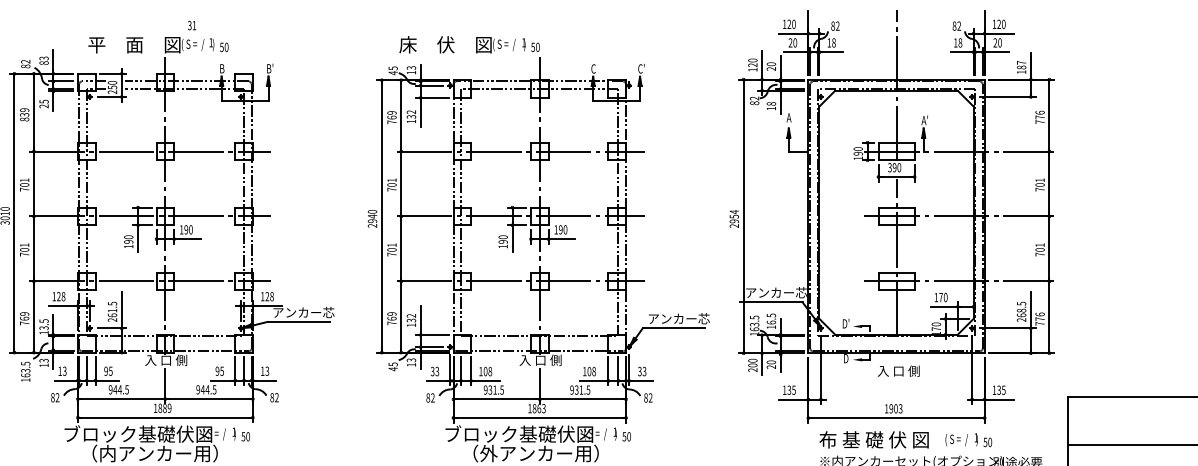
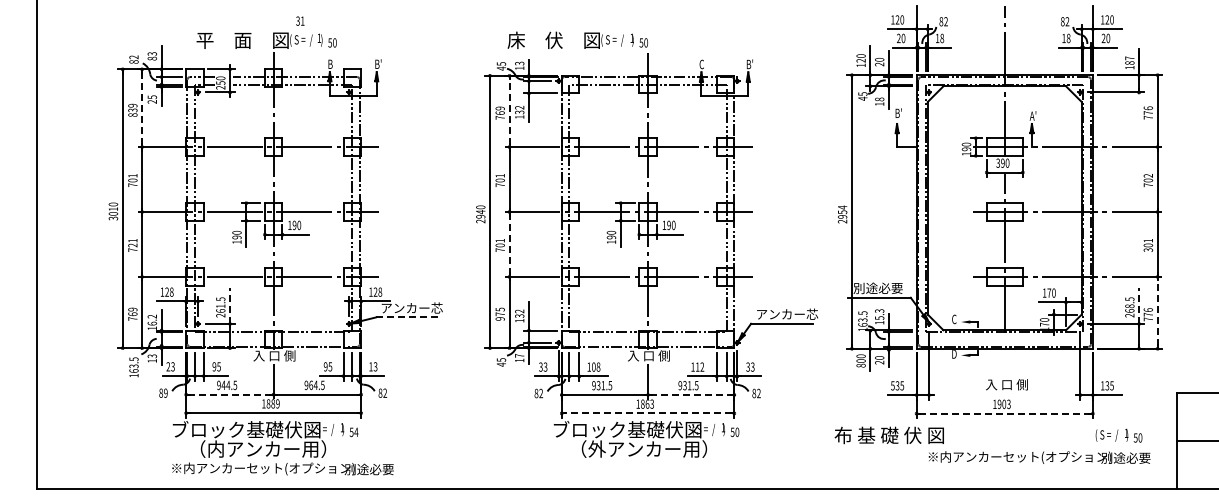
text: (641, 68) -> (749, 64), C' -> B'
text: (754, 100) -> (862, 96), 82 -> 45
line: (34, 112) -> (142, 108), solid -> dashed
line: (401, 114) -> (509, 110), solid -> dashed
text: (790, 116) -> (898, 112), A -> B'
text: (1039, 179) -> (1147, 175), 701 -> 702
line: (401, 247) -> (509, 243), solid -> dashed
text: (24, 249) -> (132, 245), 701 -> 721
text: (1040, 253) -> (1148, 249), 701 -> 301
text: (776, 292) -> (884, 288), アンカー芯 -> 別途必要
line: (122, 309) -> (230, 305), solid -> dashed
line: (1031, 309) -> (1139, 305), solid -> dashed
line: (1049, 316) -> (1157, 312), solid -> dashed
text: (391, 317) -> (499, 313), 769 -> 975
text: (771, 318) -> (879, 314), 16.5 -> 15.3
line: (298, 321) -> (406, 317), solid -> dashed
text: (43, 323) -> (151, 319), 13.5 -> 16.2
text: (846, 323) -> (954, 319), D' -> C
text: (411, 359) -> (519, 355), 13 -> 17
text: (752, 369) -> (860, 365), 200 -> 800
text: (59, 370) -> (167, 366), 13 -> 23
text: (591, 370) -> (699, 366), 108 -> 112
text: (898, 370) -> (1006, 384), moved
text: (202, 389) -> (310, 385), 944.5 -> 964.5
text: (784, 389) -> (892, 385), 135 -> 535
text: (57, 397) -> (165, 393), 82 -> 89
line: (122, 398) -> (230, 394), solid -> dashed
line: (583, 398) -> (691, 394), solid -> dashed
line: (540, 417) -> (648, 413), solid -> dashed
line: (896, 417) -> (1004, 413), solid -> dashed
text: (248, 436) -> (356, 432), 50 -> 54
text: (873, 439) -> (888, 435), moved
text: (968, 439) -> (1118, 435), moved

